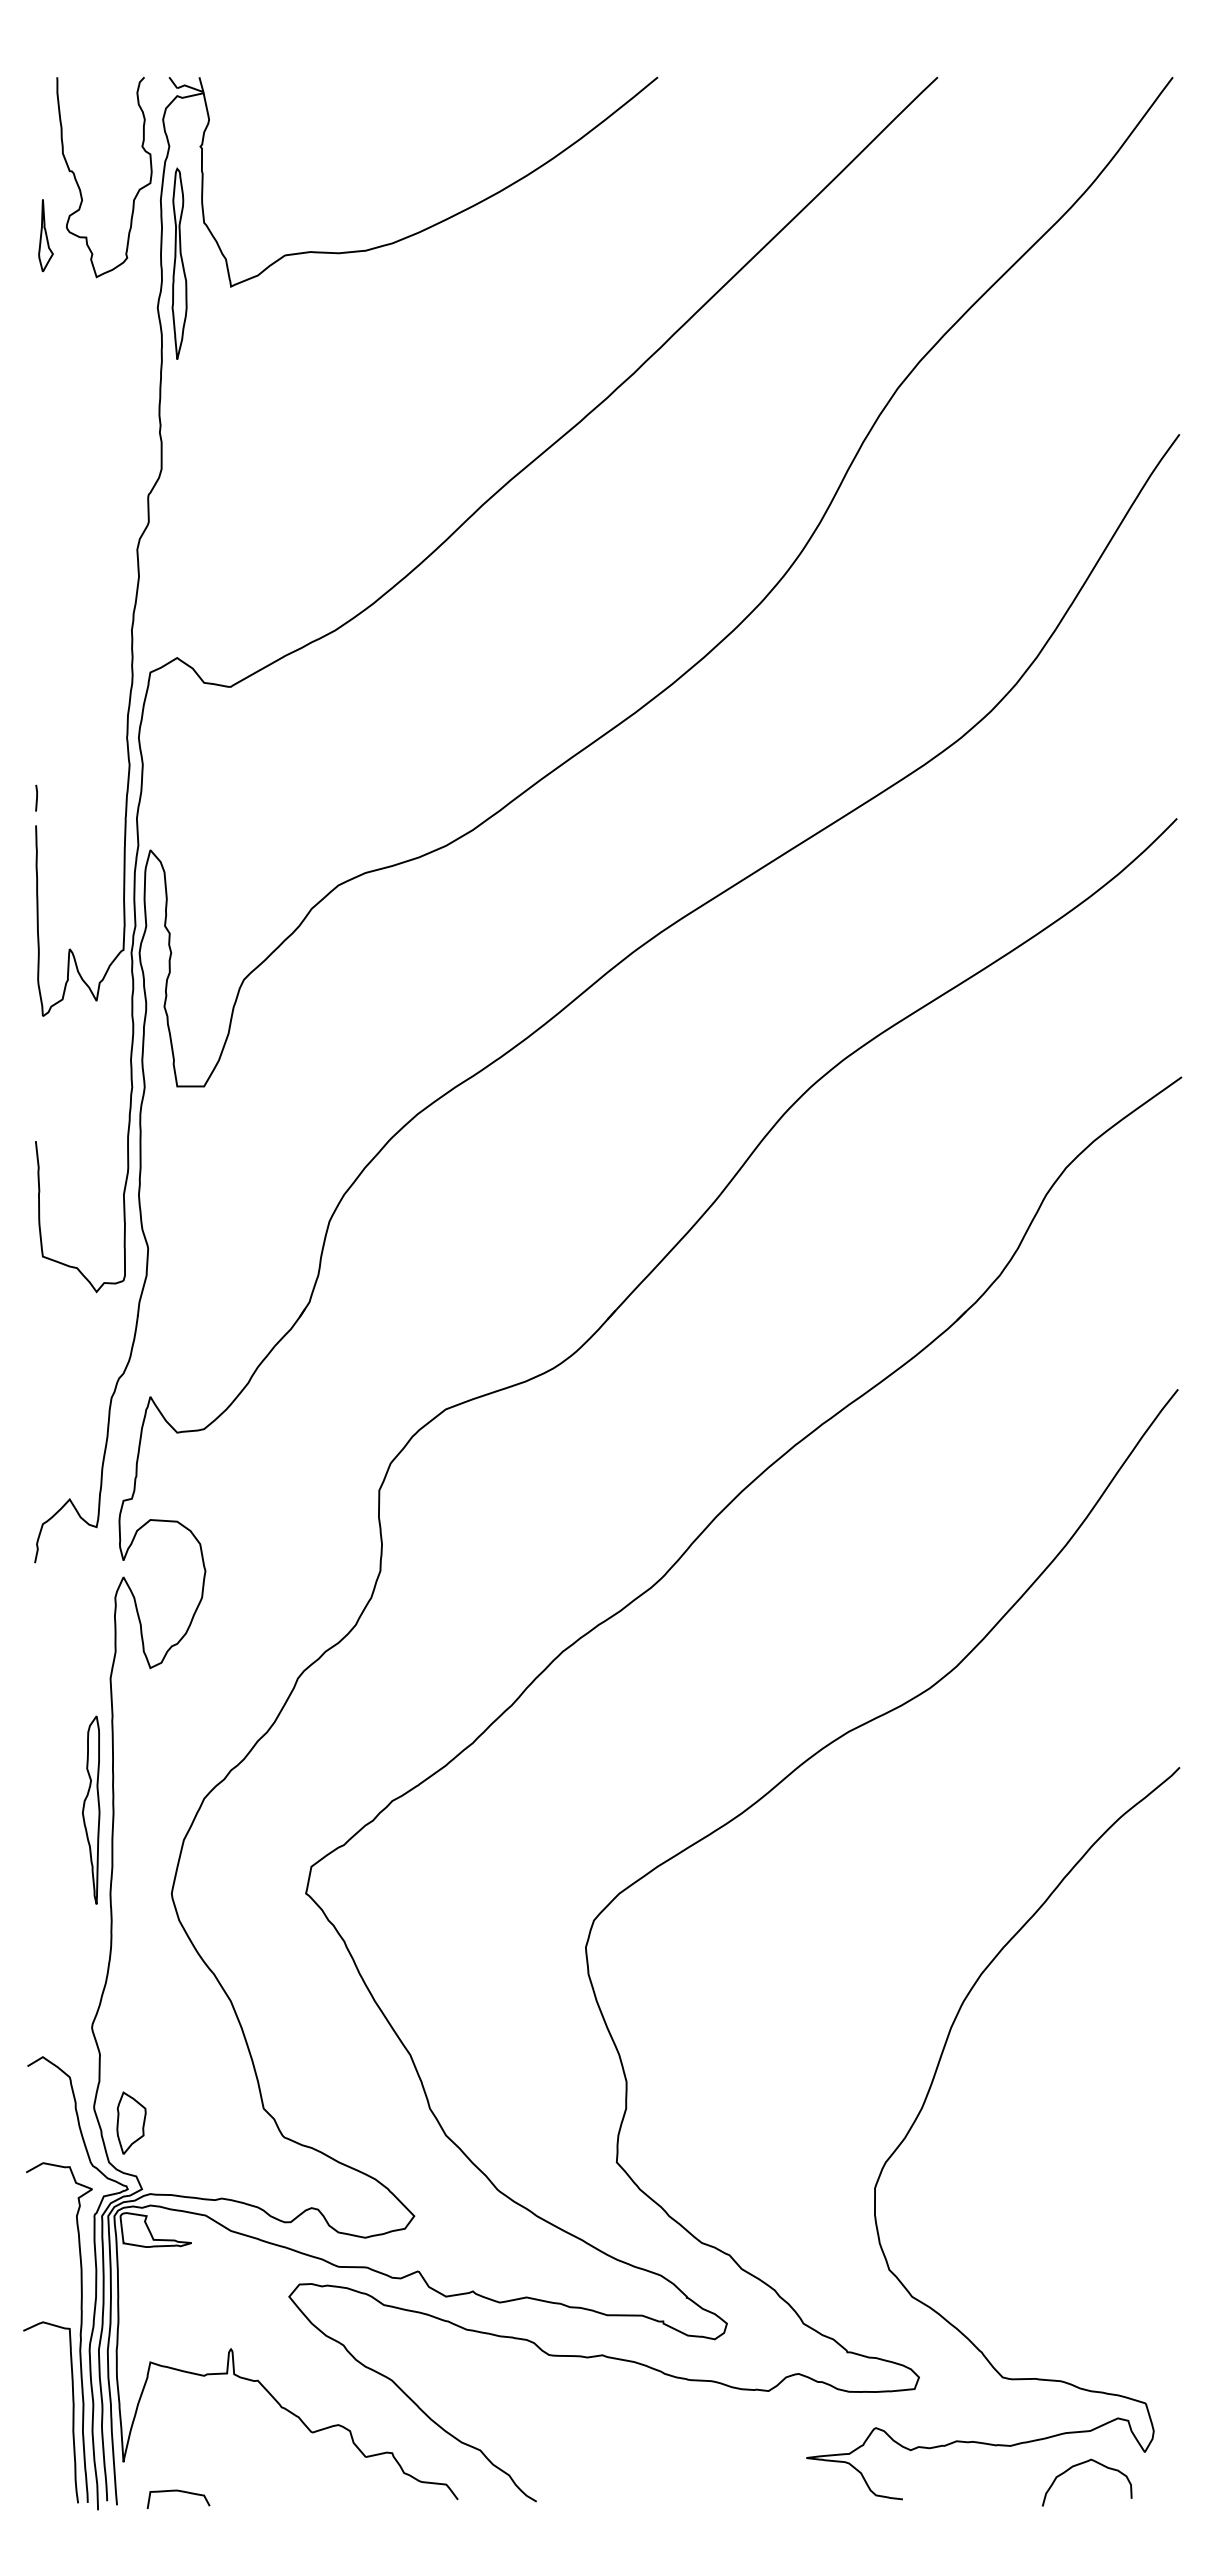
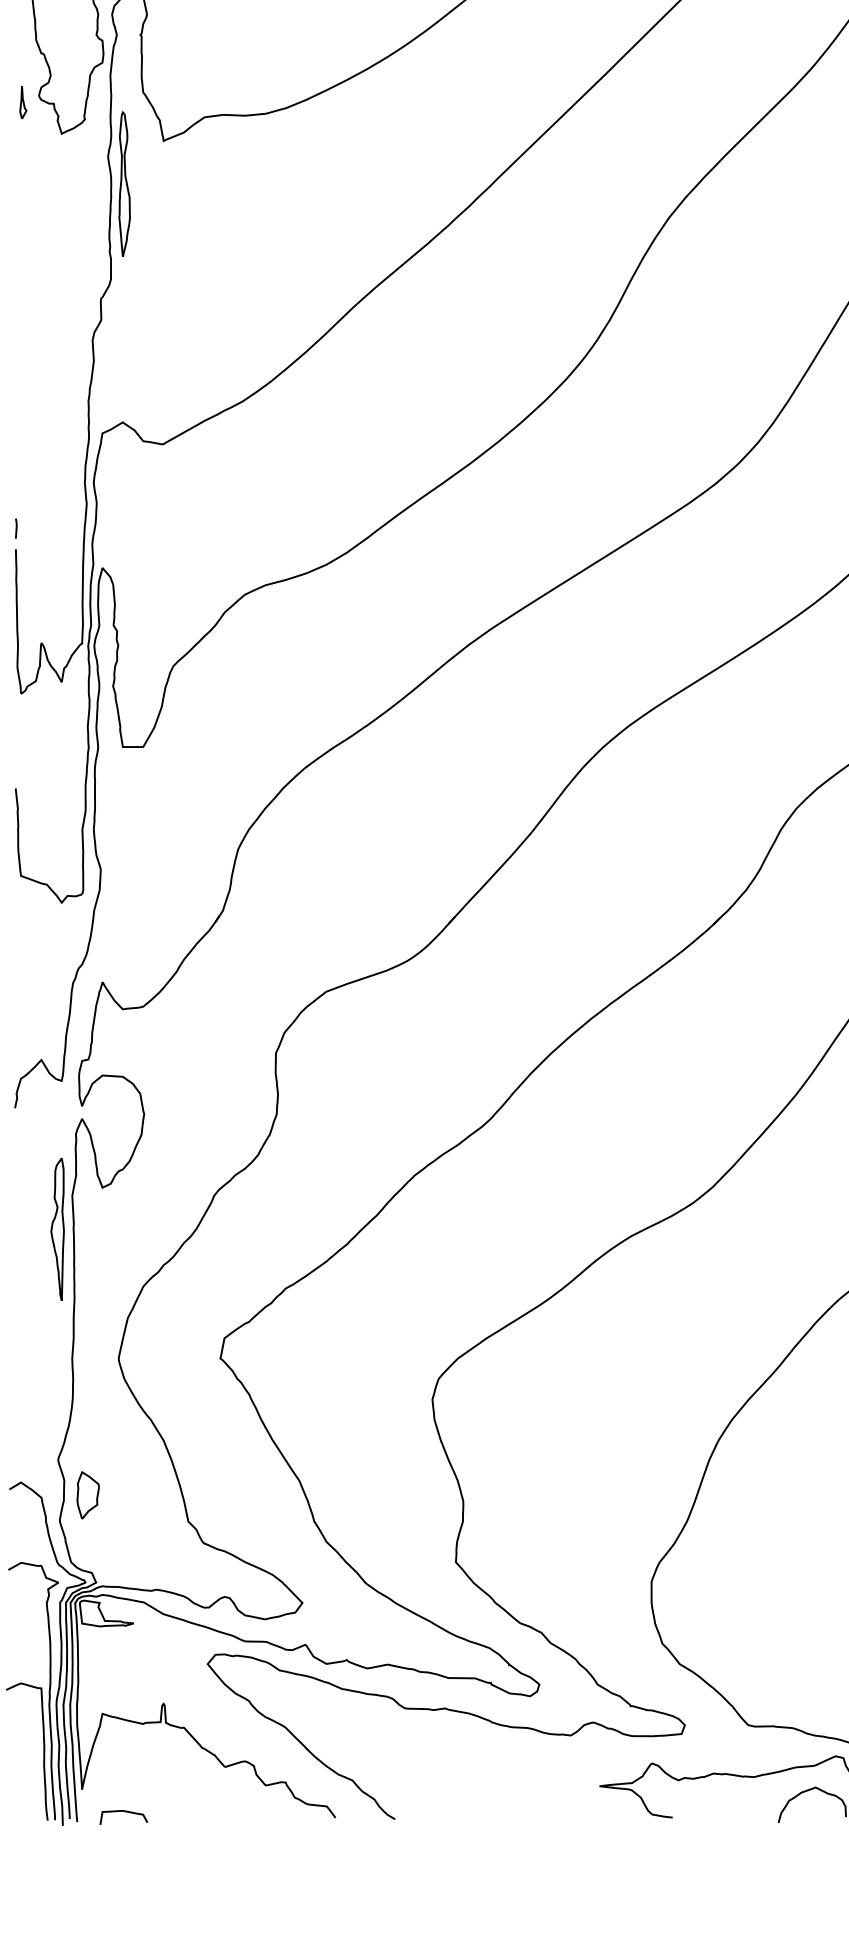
part: (45, 235) -> (23, 102), size x0.6
part: (179, 263) -> (124, 184), moved
part: (91, 1809) -> (57, 1228), moved
part: (131, 2122) -> (88, 1494), moved

